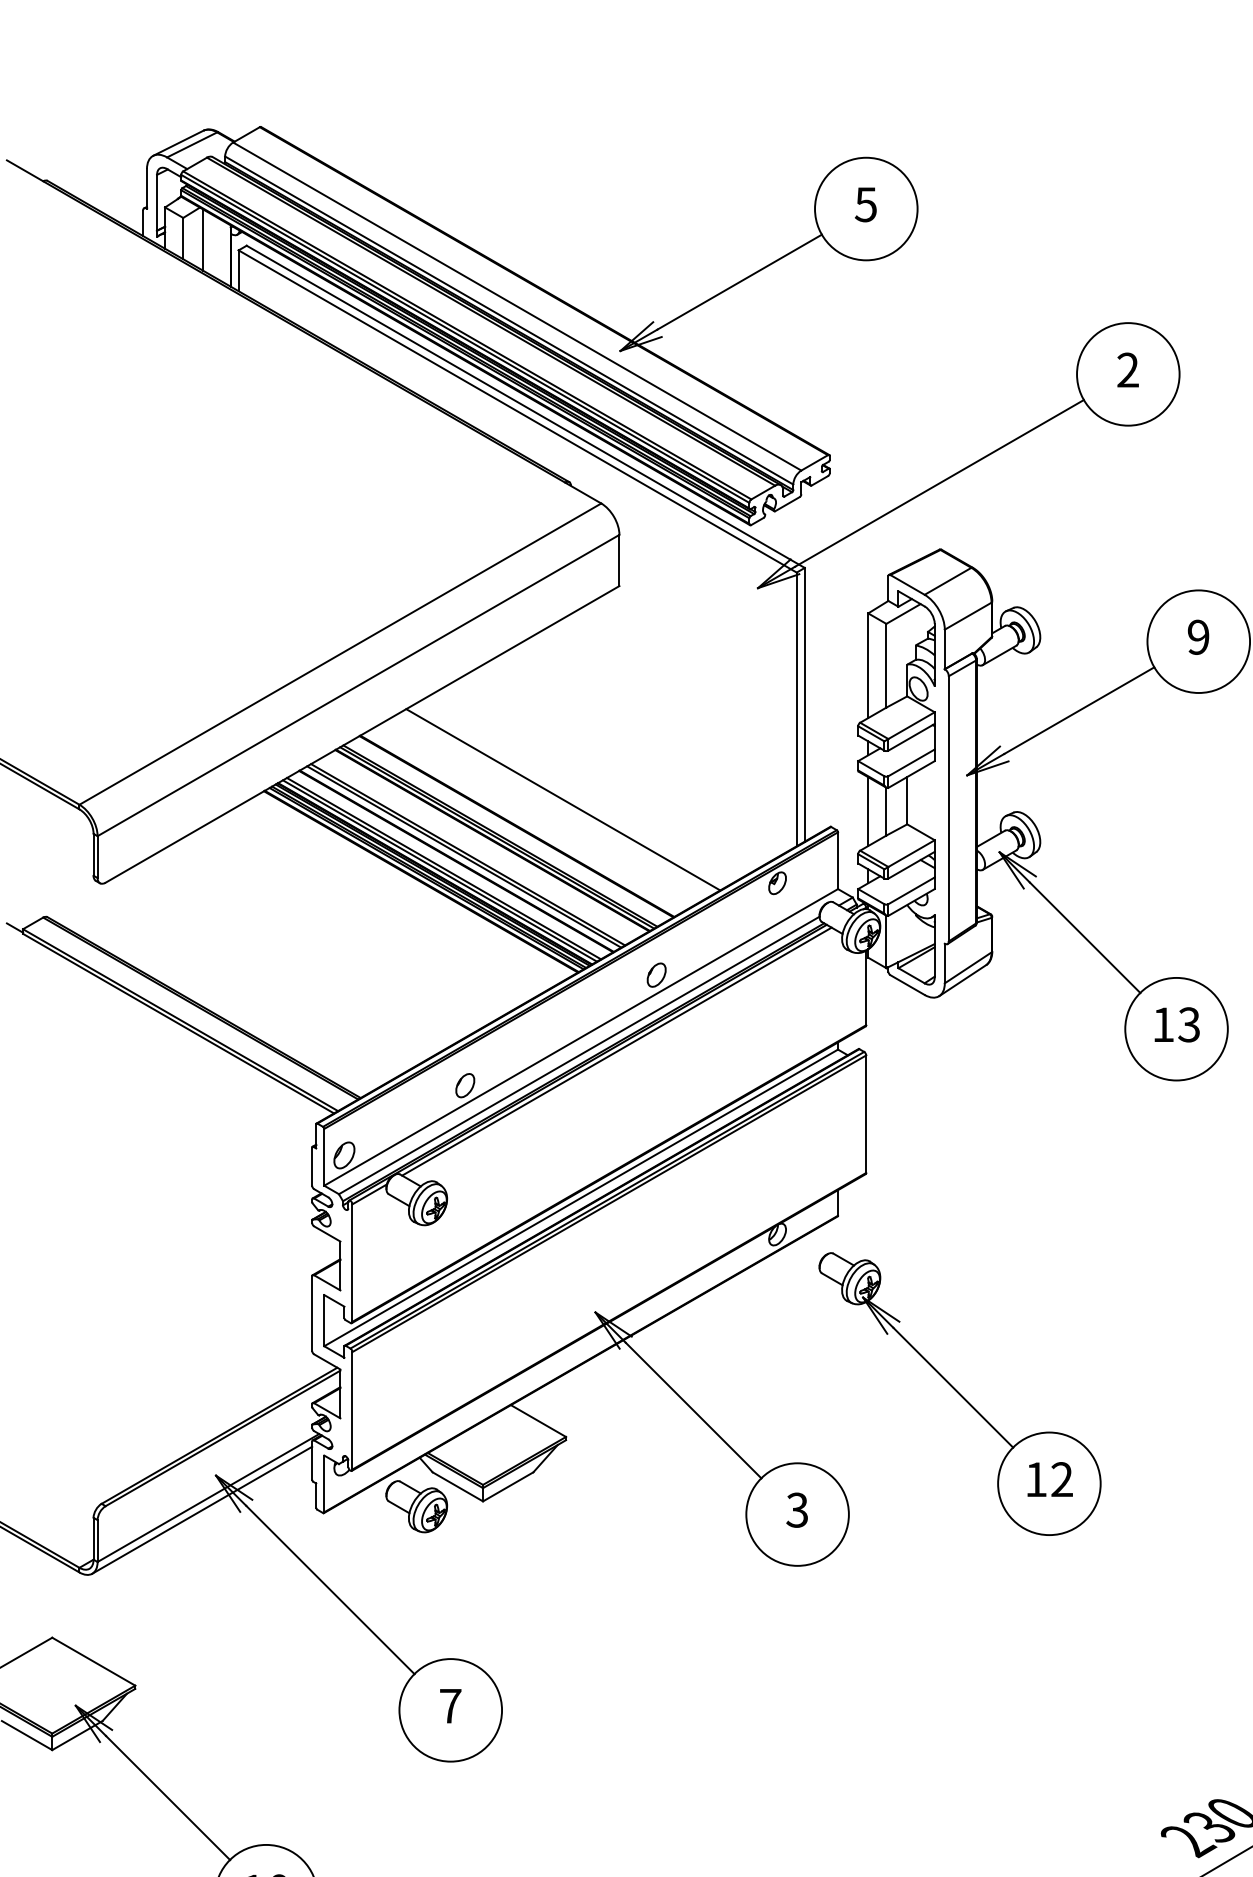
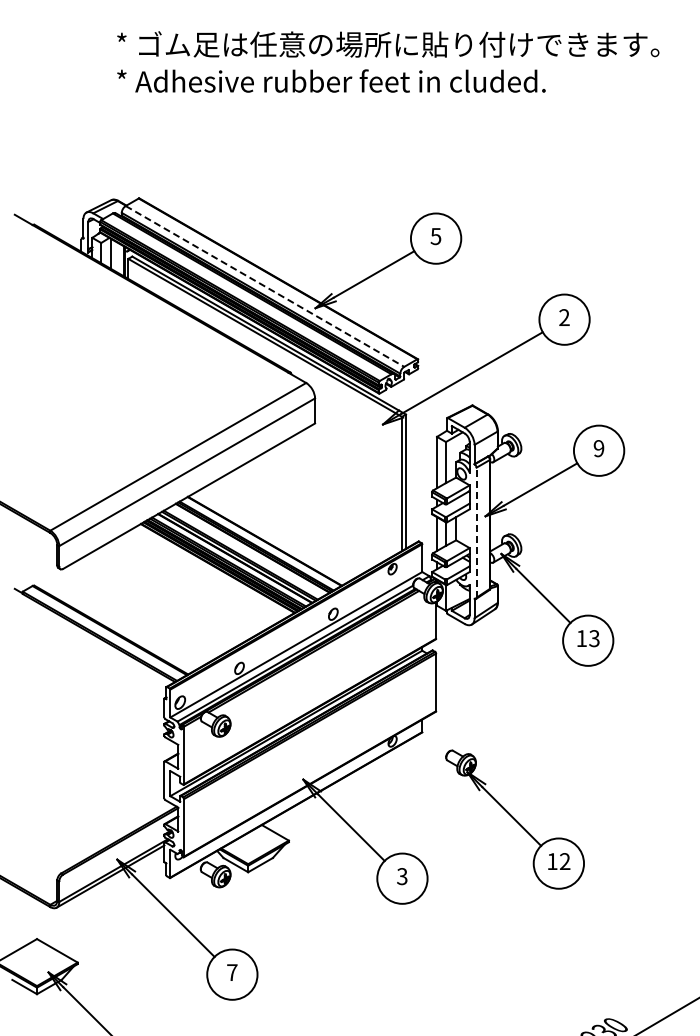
line: (518, 306) -> (265, 286), solid -> dashed
line: (563, 798) -> (287, 527), removed
line: (948, 808) -> (476, 532), solid -> dashed
part: (958, 1393) -> (514, 819), moved

